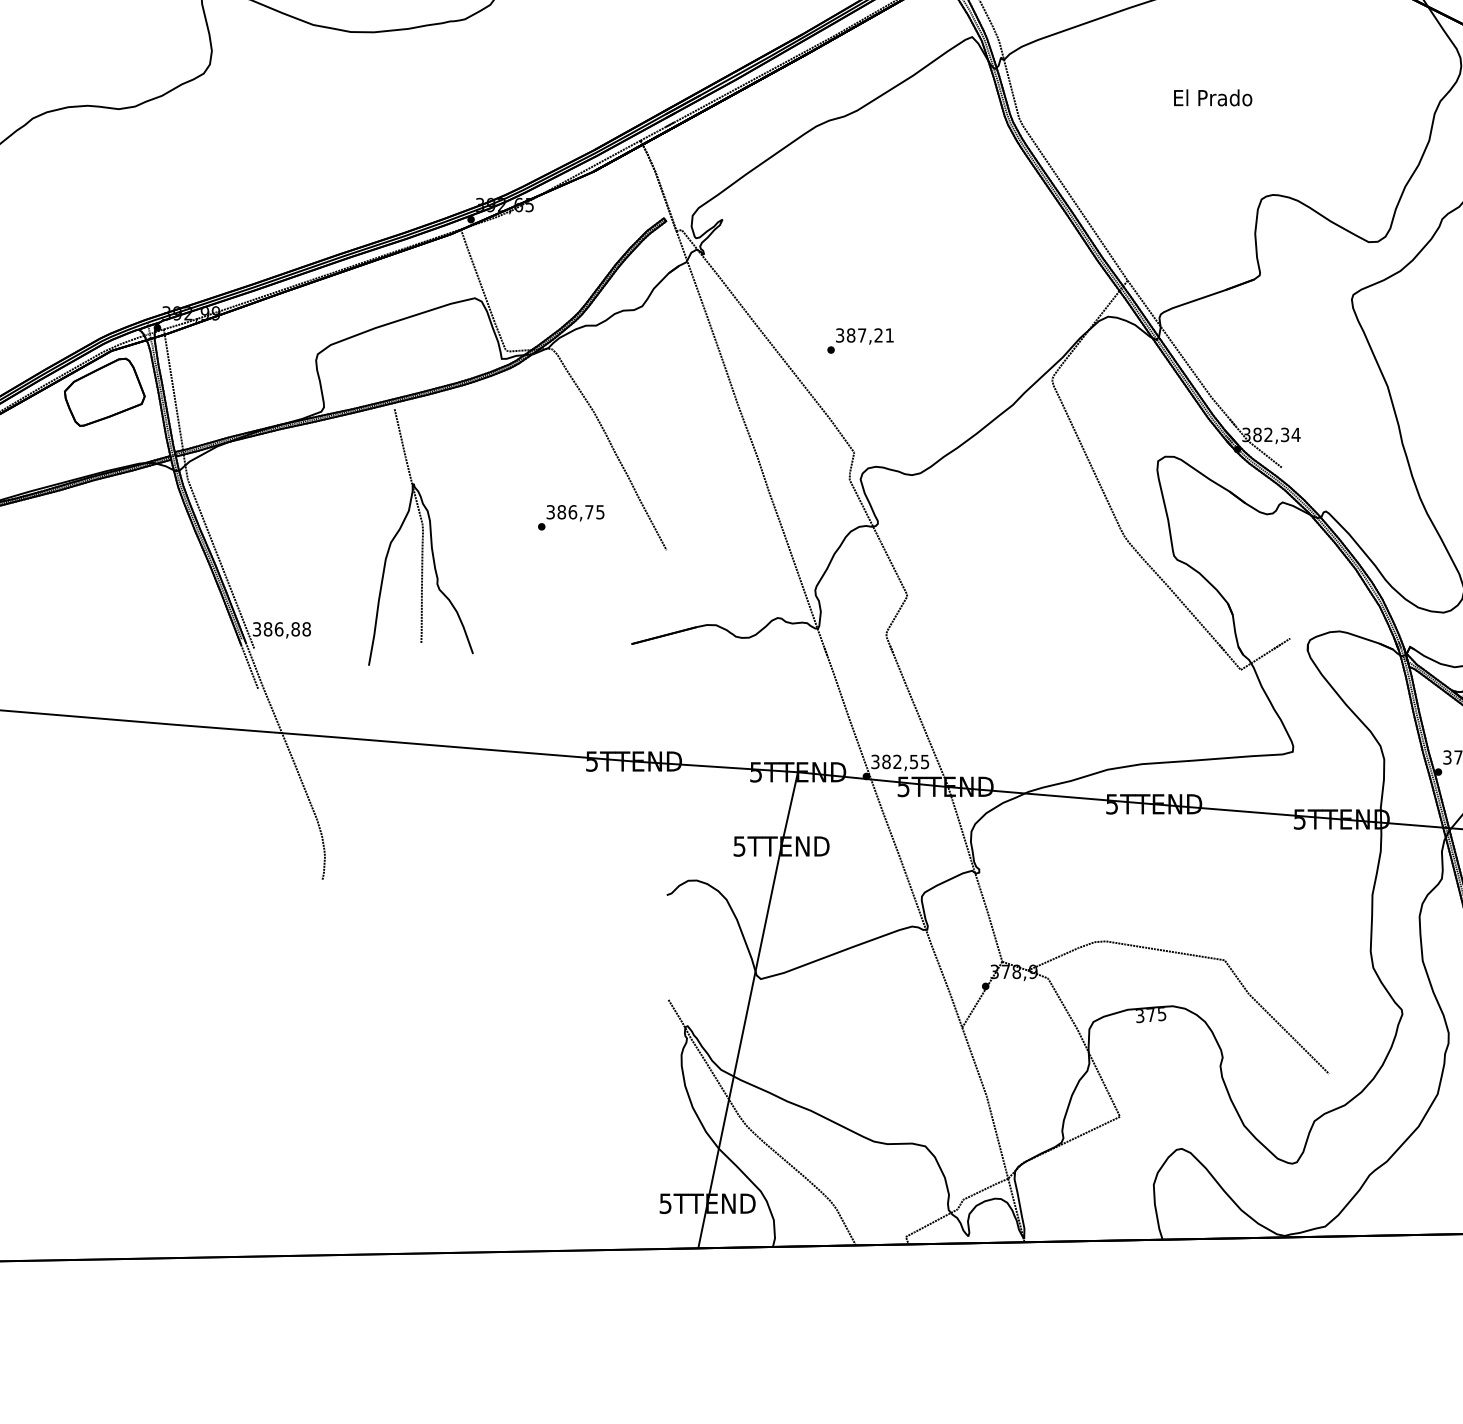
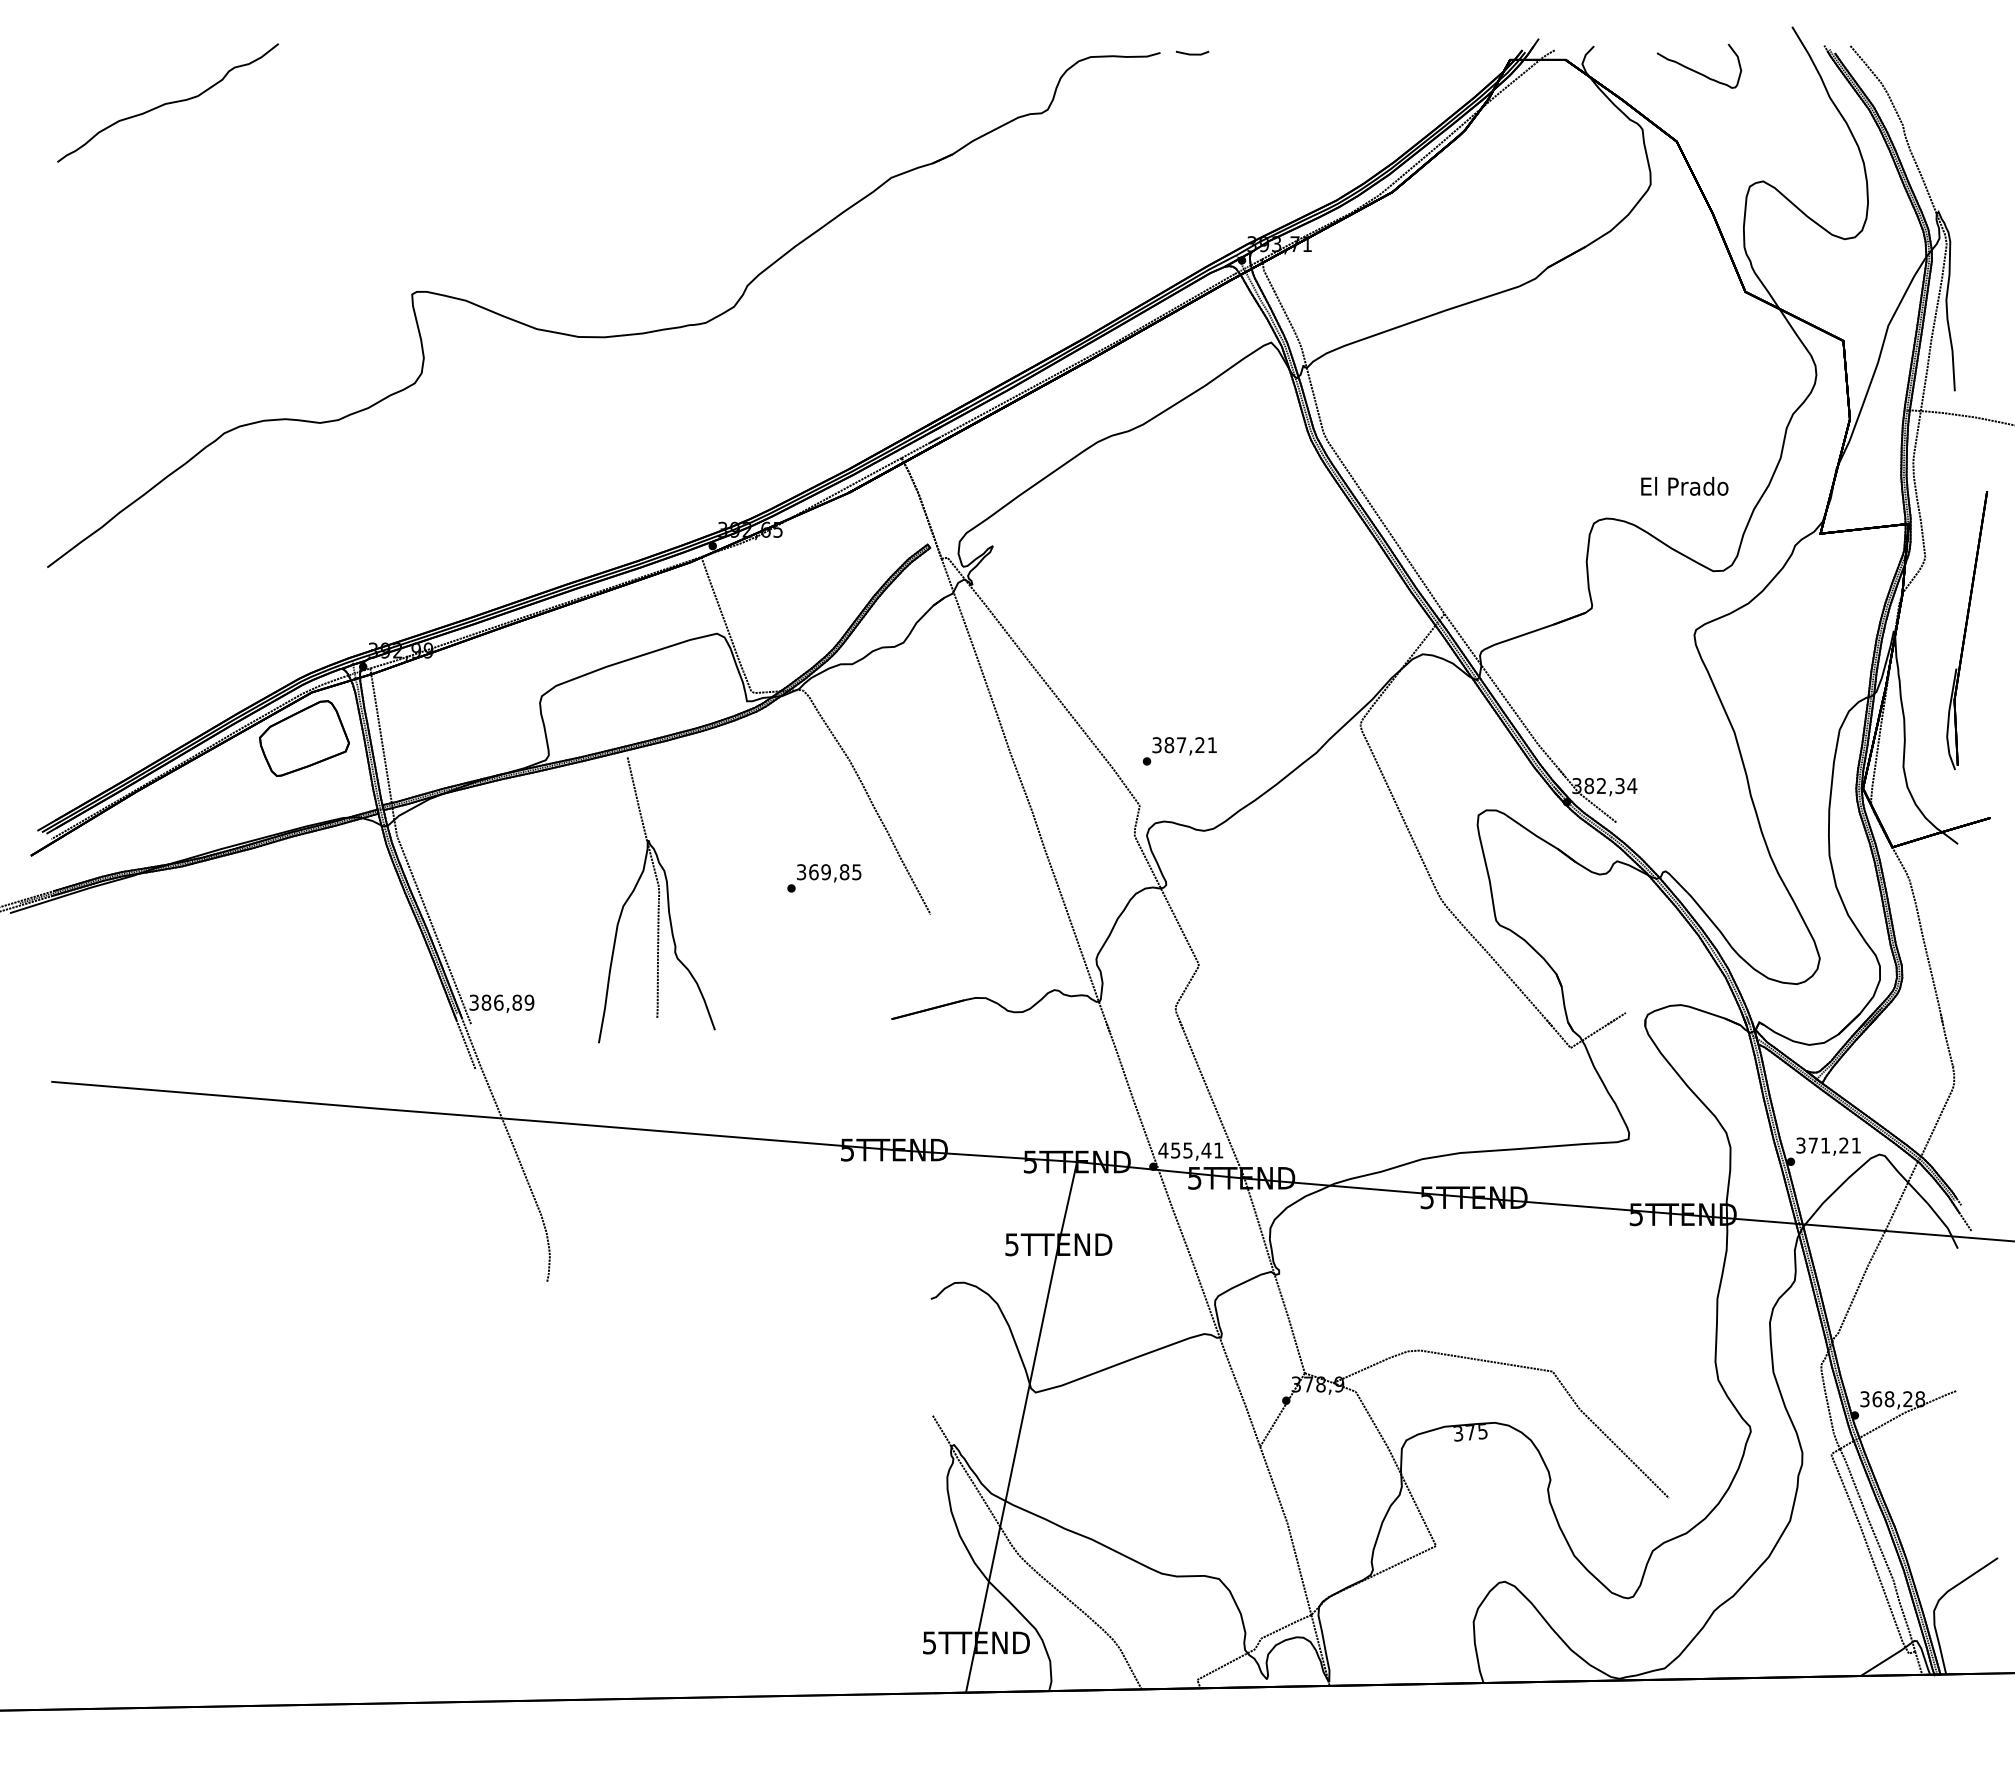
text: (1212, 97) -> (1684, 486), moved
text: (860, 341) -> (1179, 751), moved
text: (575, 512) -> (829, 872), 386,75 -> 369,85
text: (306, 629) -> (529, 1002), 386,88 -> 386,89
text: (899, 761) -> (1190, 1150), 382,55 -> 455,41

